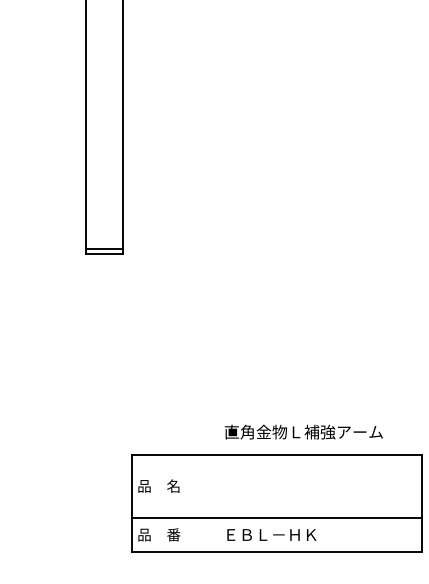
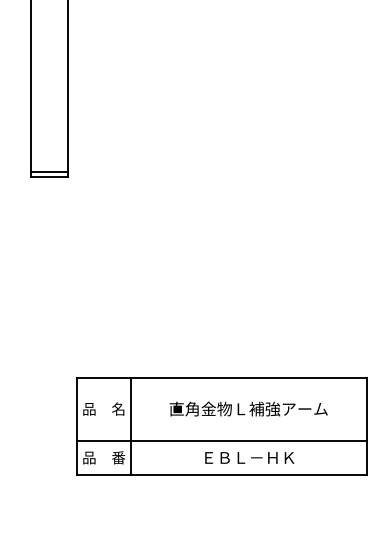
text: (303, 431) -> (248, 408), moved
line: (185, 503) -> (130, 426), added
text: (271, 534) -> (249, 457), moved

